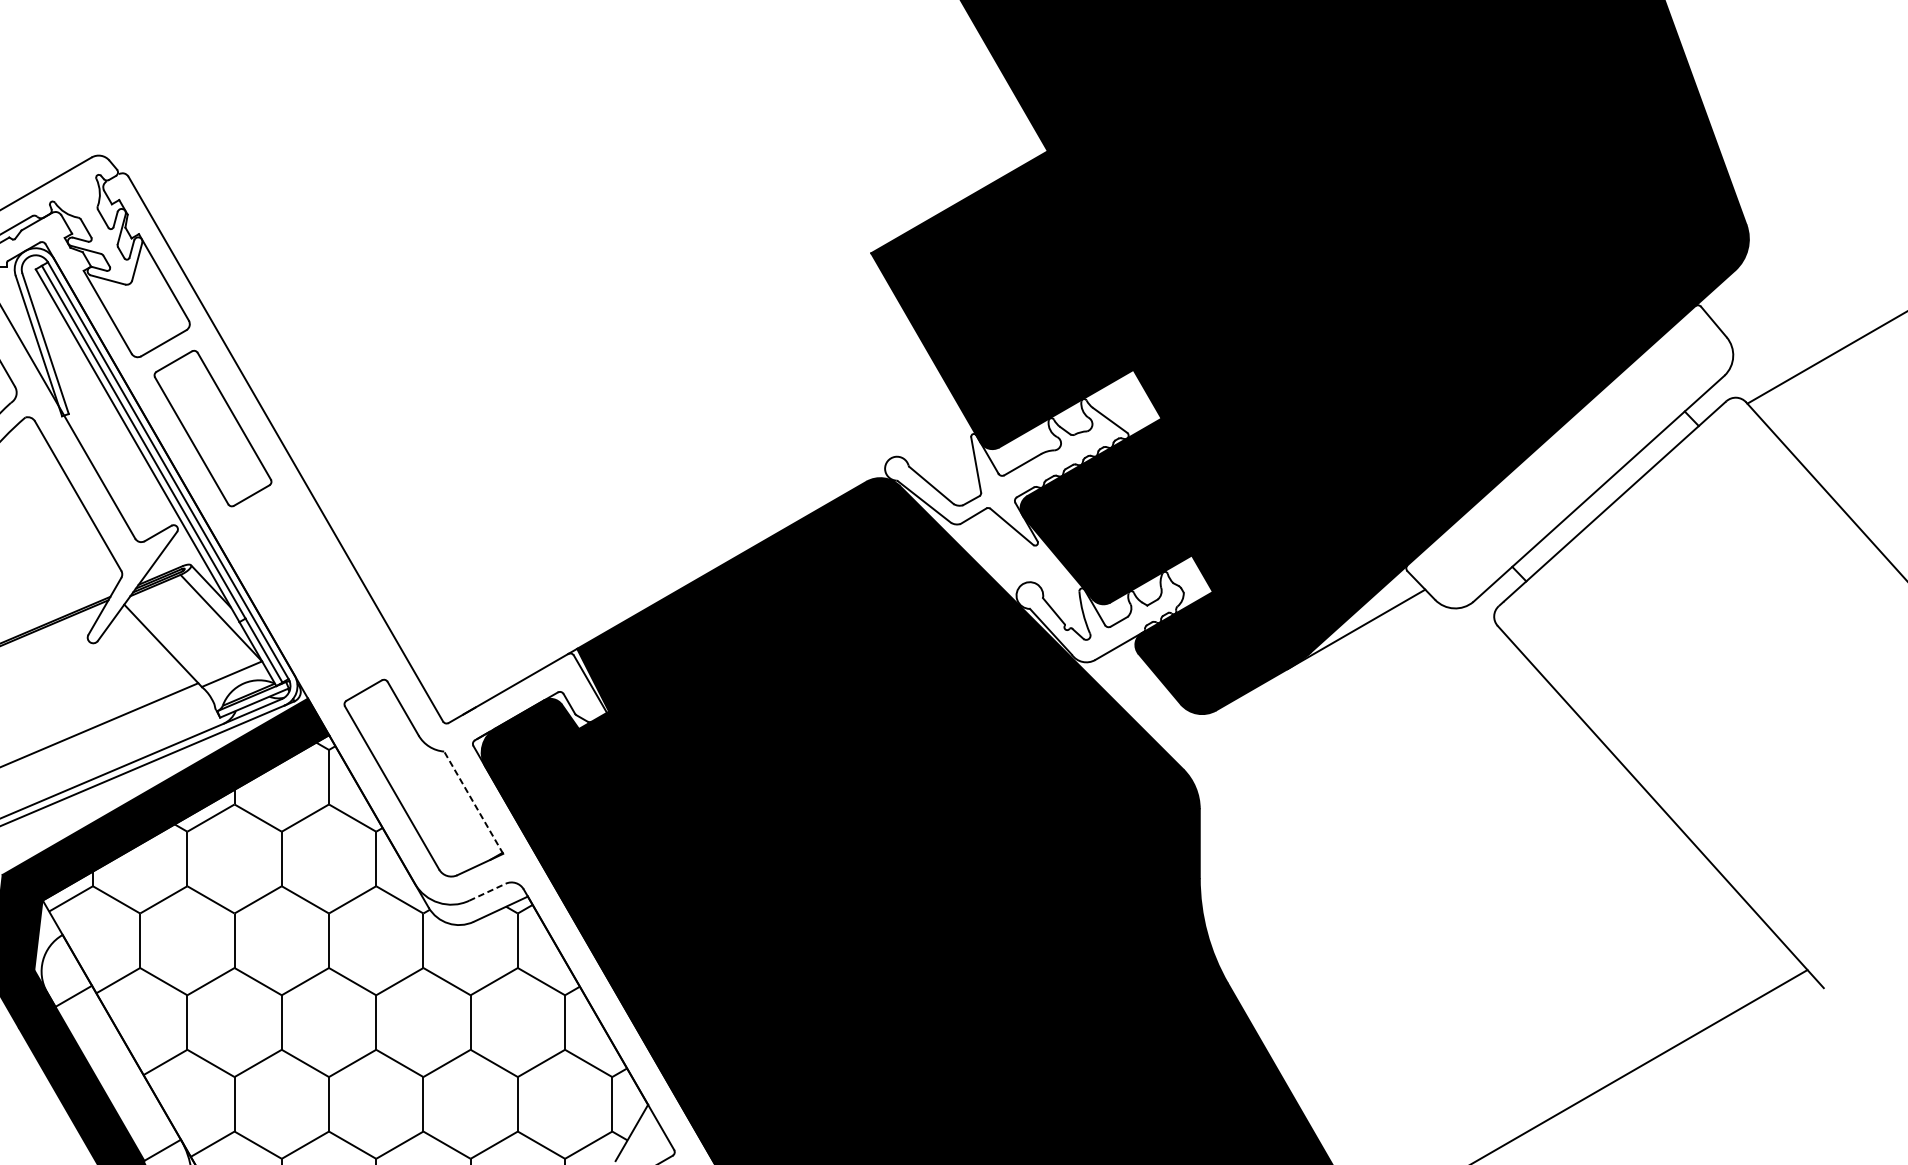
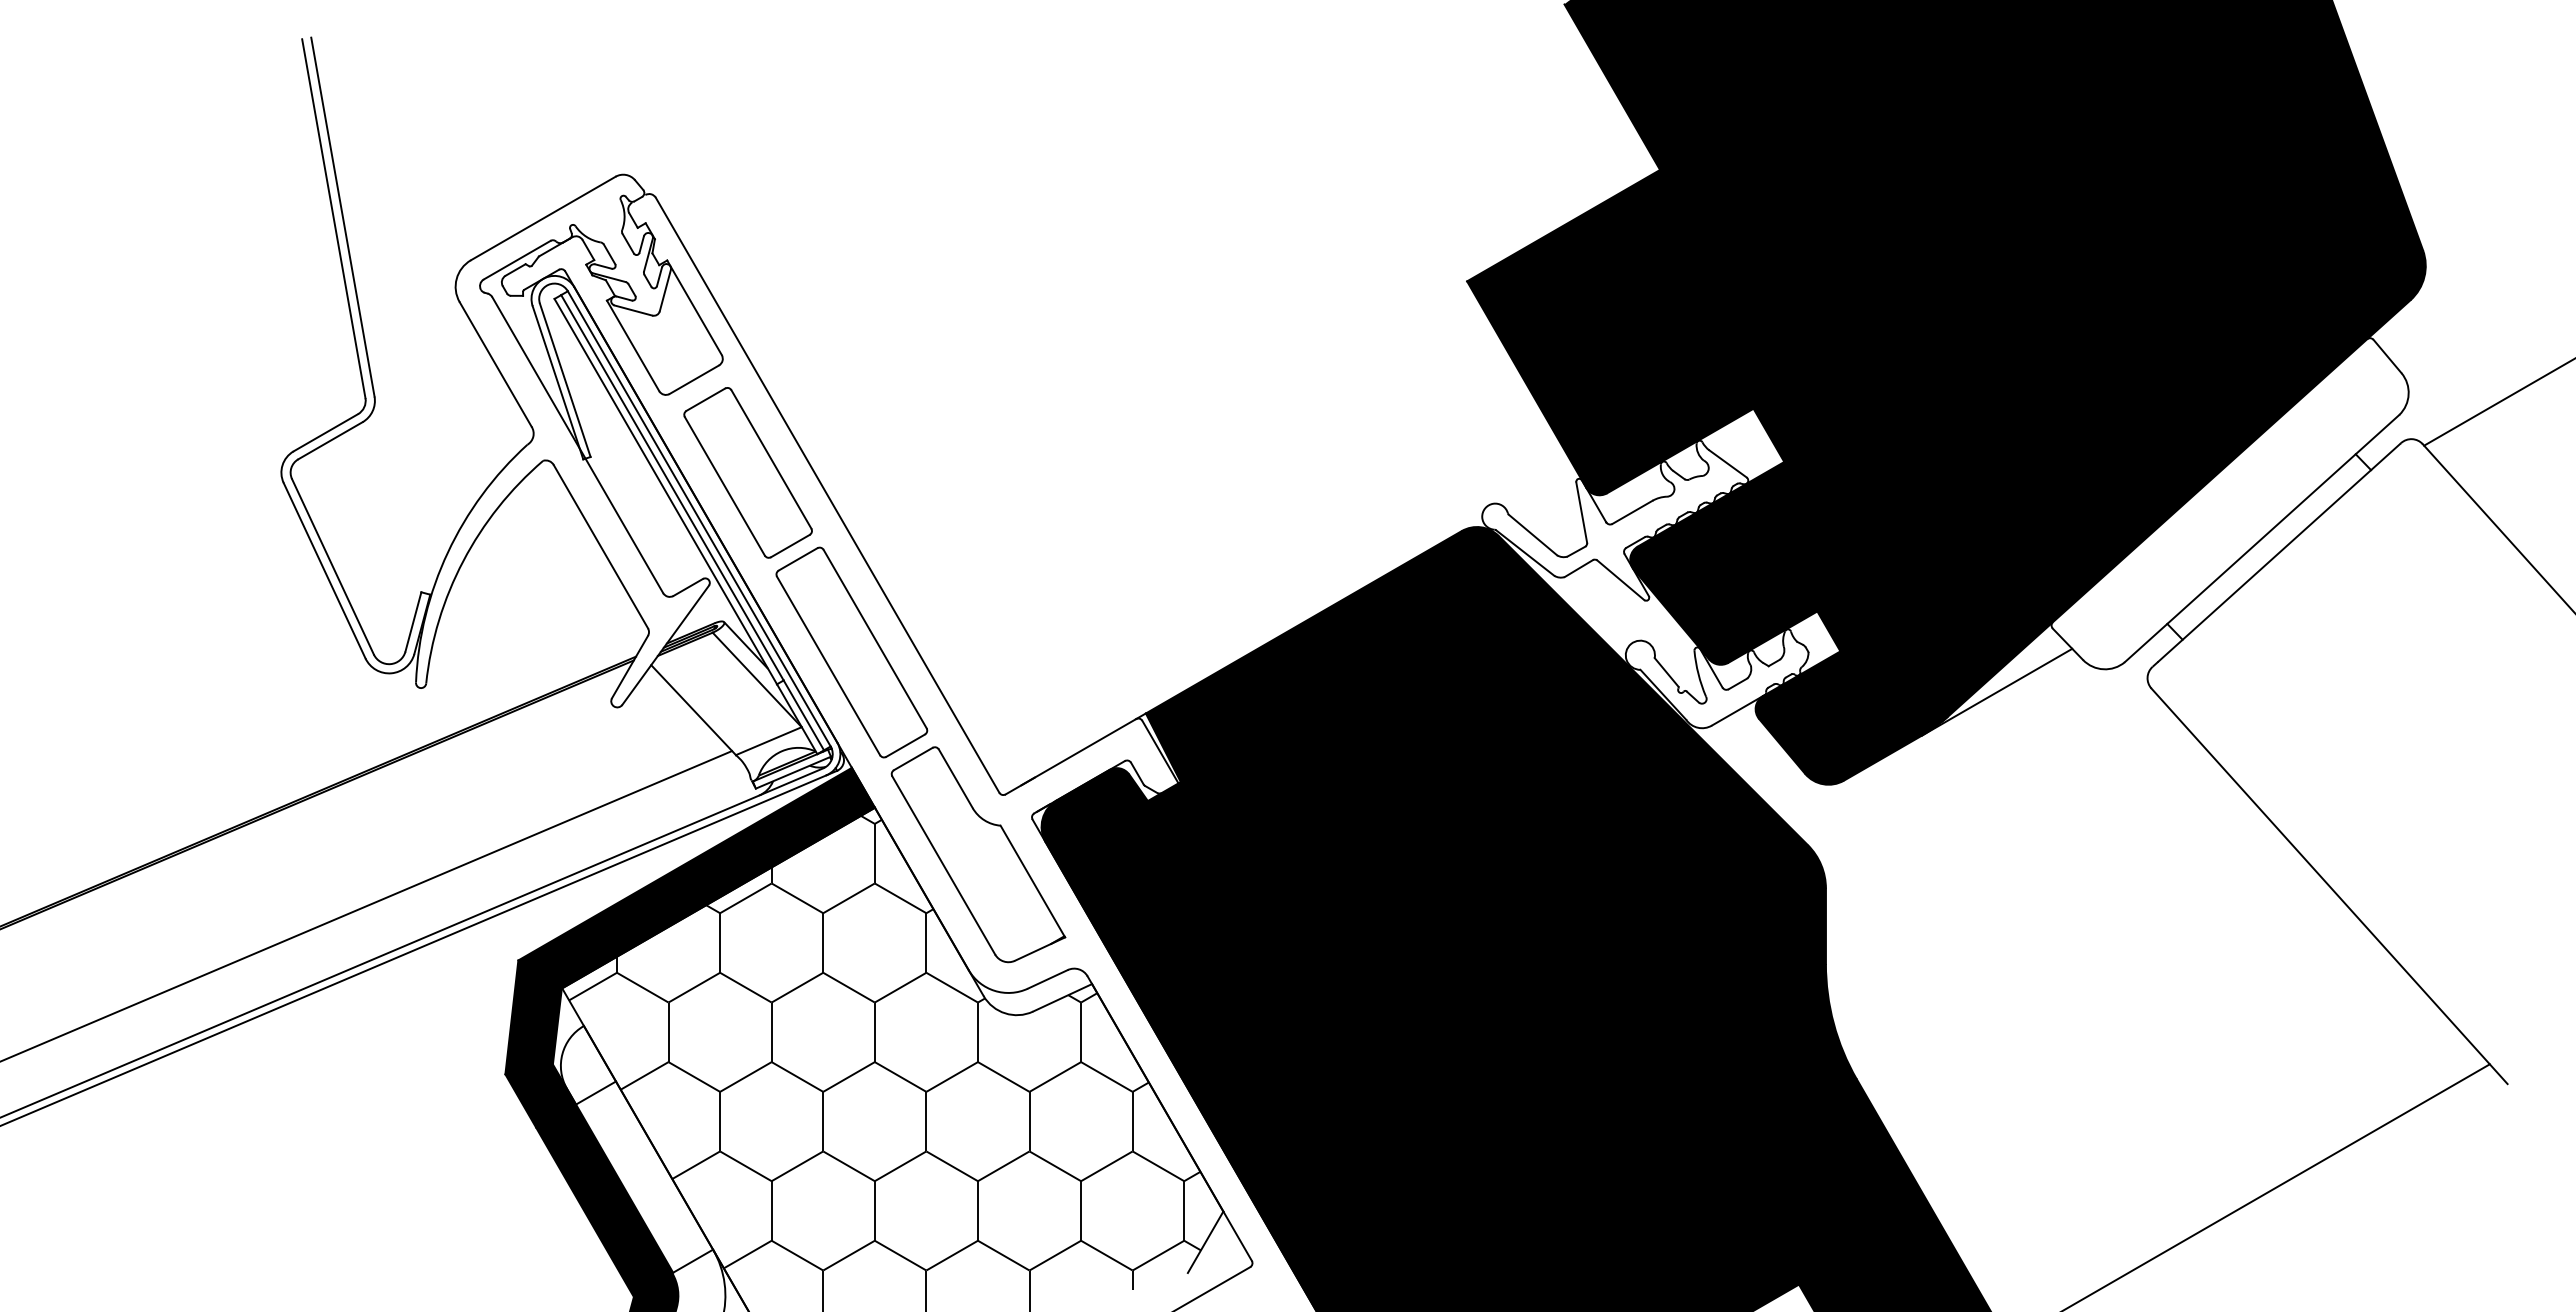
part: (307, 593) -> (851, 652), added
line: (473, 802) -> (1032, 881), dashed -> solid
line: (487, 892) -> (1047, 979), dashed -> solid

